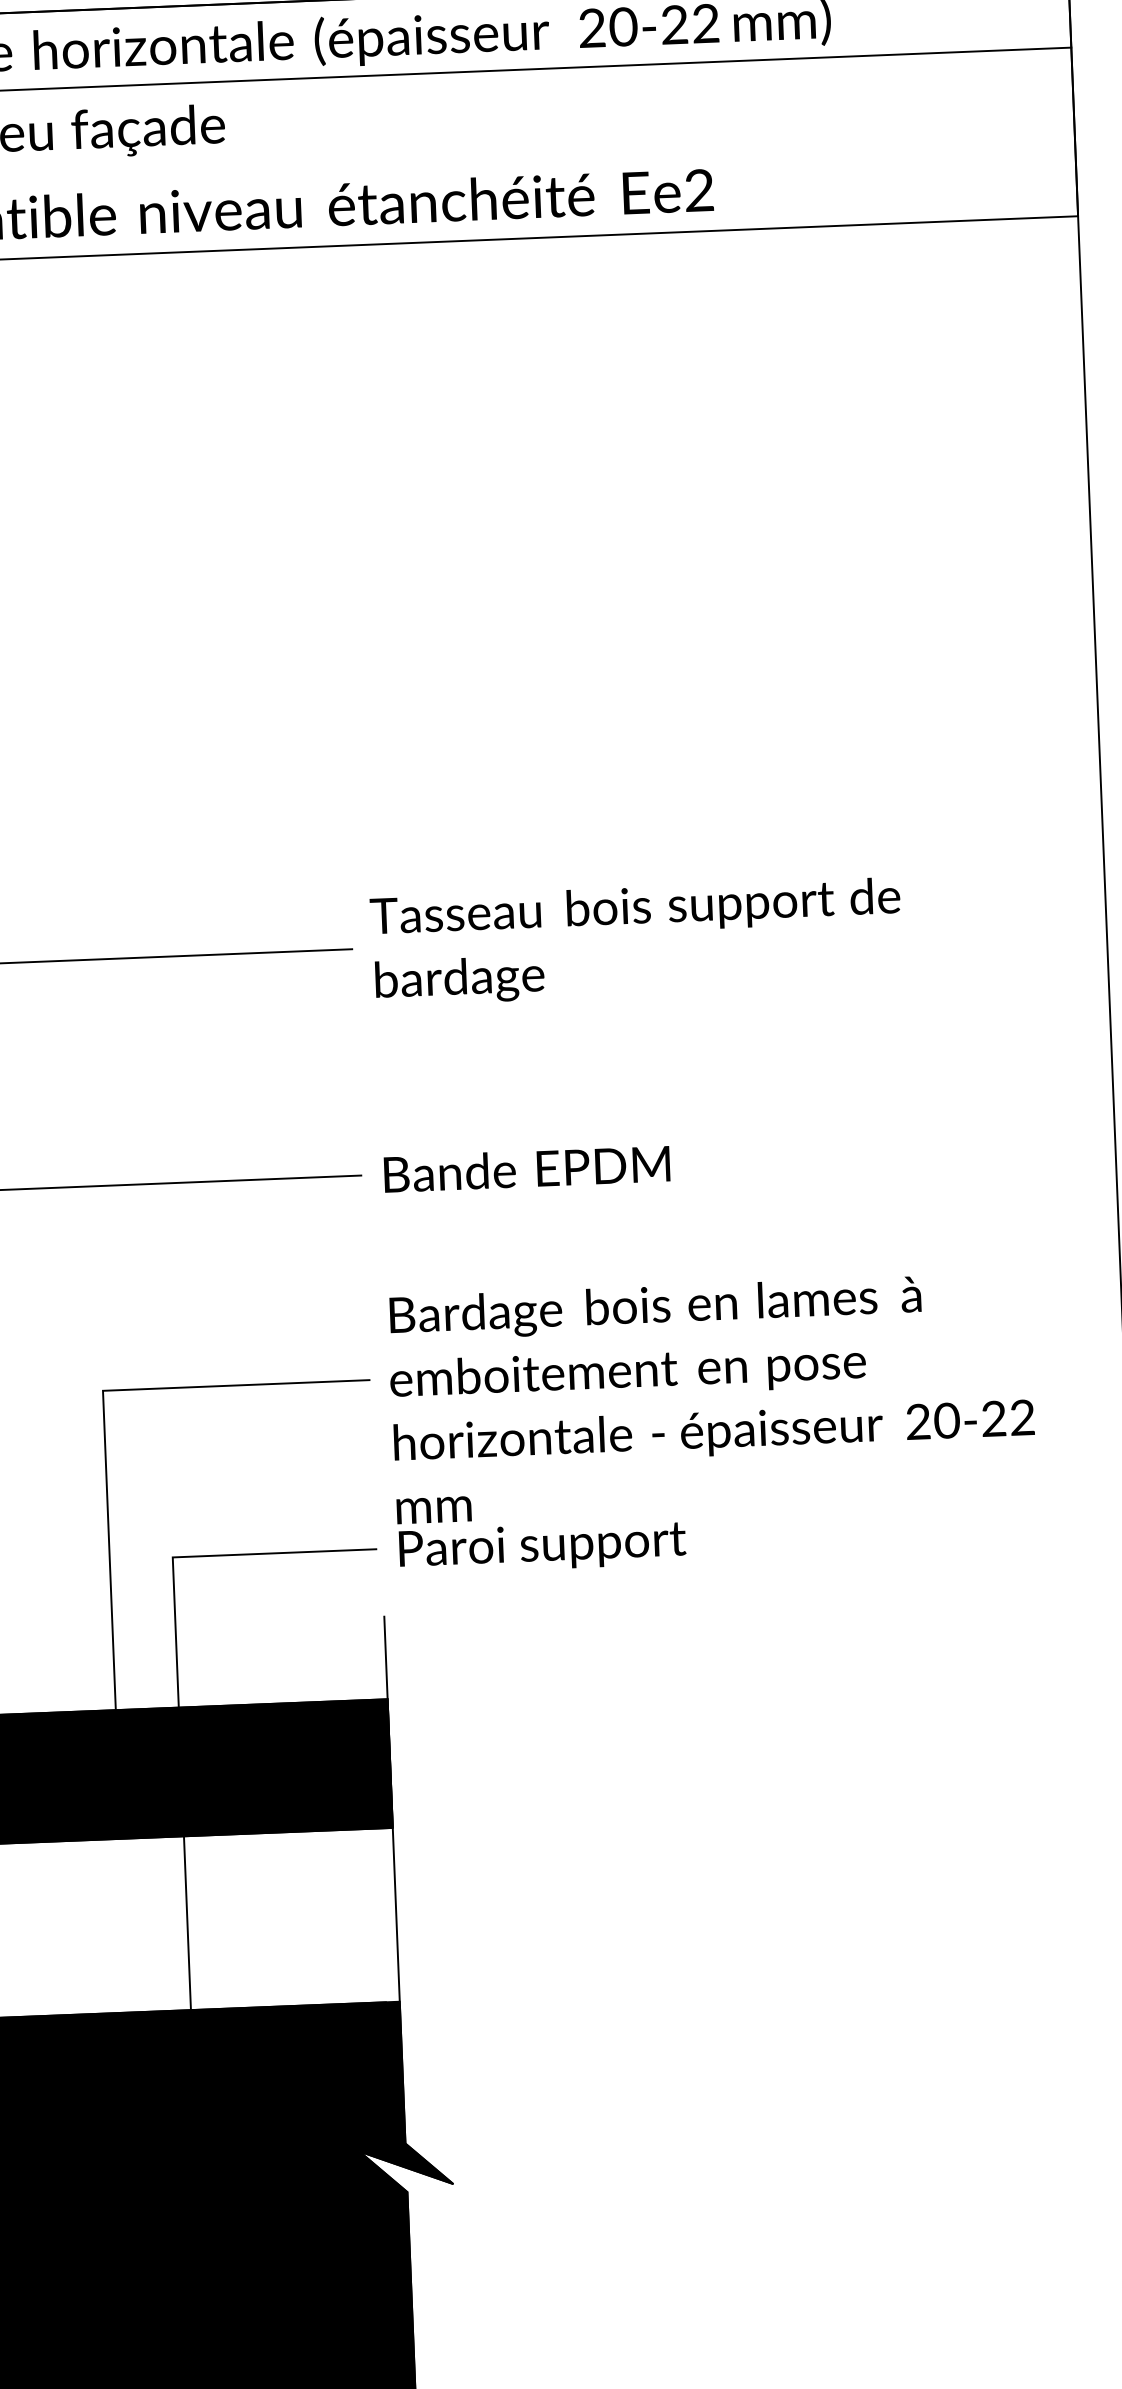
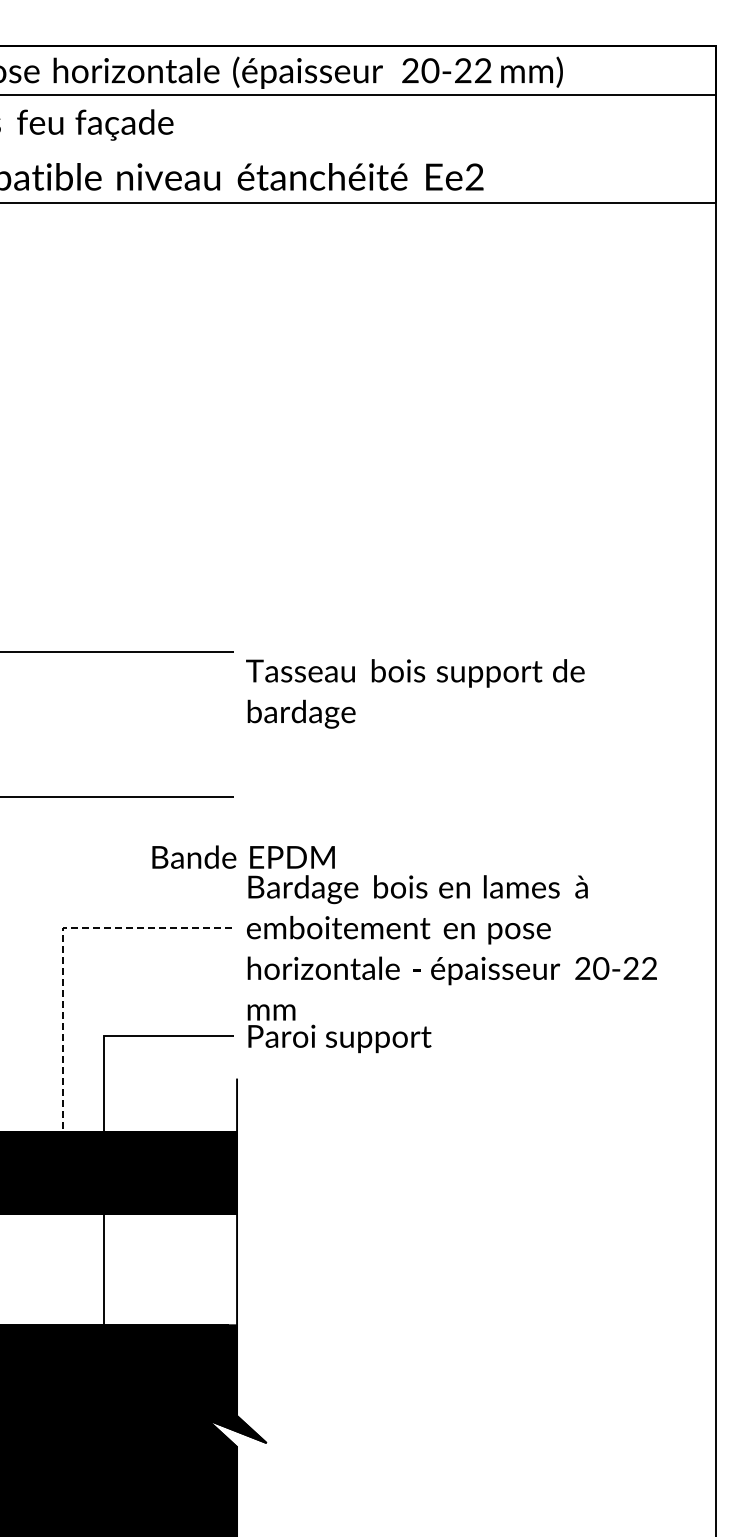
text: (636, 941) -> (415, 693), moved
text: (526, 1168) -> (243, 856), moved
line: (105, 1448) -> (63, 964), solid -> dashed

